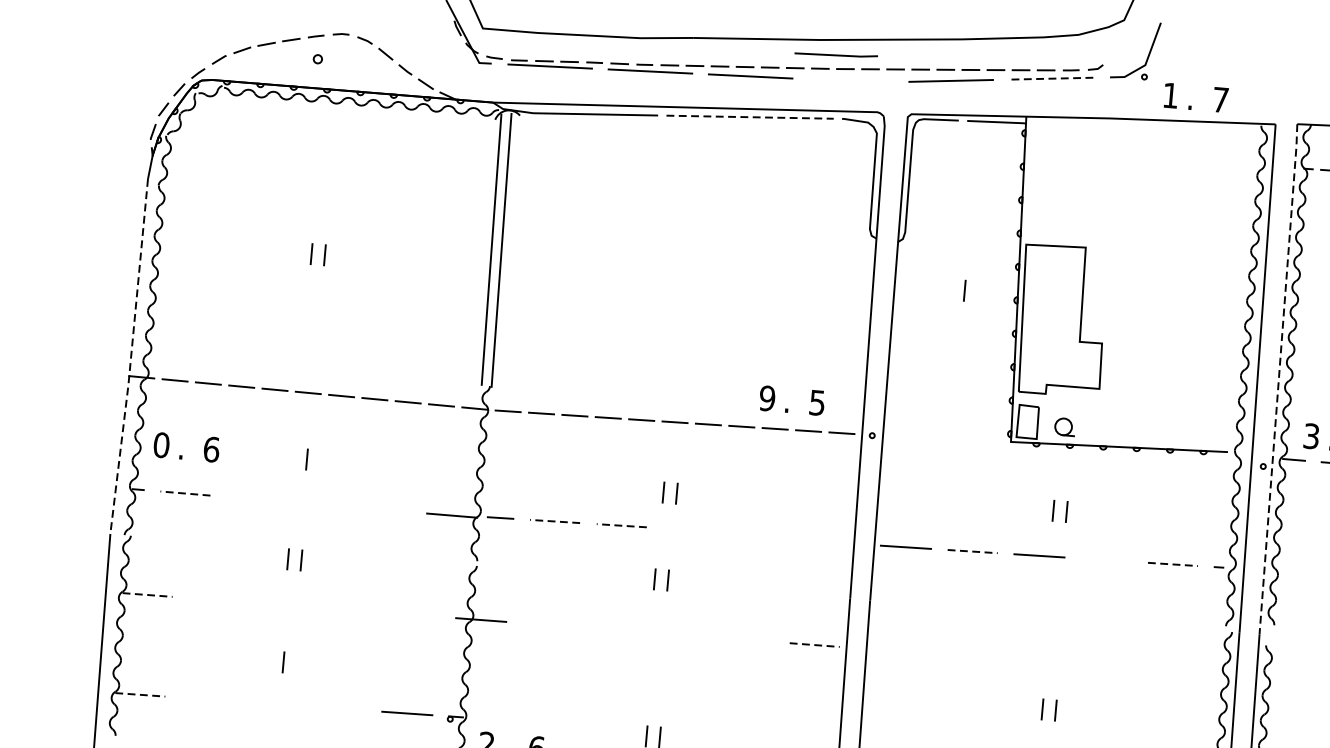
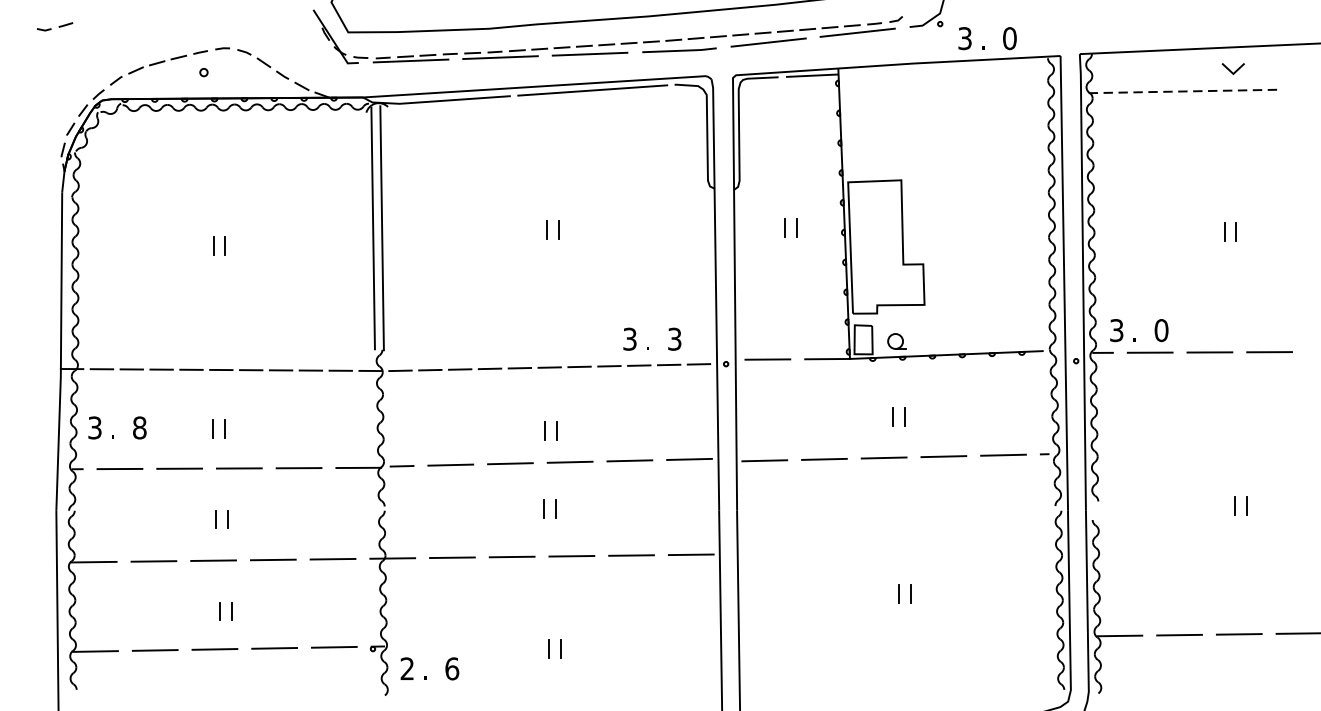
line: (836, 55) -> (679, 50), moved
line: (1051, 78) -> (857, 32), dashed -> solid
text: (1170, 95) -> (964, 38), 1 -> 3
text: (1220, 99) -> (1009, 38), 7 -> 0
line: (749, 117) -> (592, 90), dashed -> solid
line: (684, 267) -> (546, 229), added
line: (698, 269) -> (558, 229), added
line: (950, 288) -> (784, 227), added
line: (131, 357) -> (61, 352), dashed -> solid
line: (1279, 378) -> (1083, 281), dashed -> solid
text: (766, 397) -> (629, 338), 9 -> 3
text: (817, 402) -> (674, 338), 5 -> 3
line: (918, 434) -> (767, 359), added
line: (985, 439) -> (827, 358), added
text: (161, 444) -> (94, 427), 0 -> 3
text: (211, 449) -> (139, 427), 6 -> 8
line: (292, 457) -> (212, 428), added
line: (184, 494) -> (119, 469), dashed -> solid
line: (251, 498) -> (179, 468), added
line: (317, 504) -> (238, 468), added
line: (384, 510) -> (298, 468), added
line: (554, 521) -> (450, 465), dashed -> solid
line: (620, 525) -> (509, 463), dashed -> solid
line: (687, 529) -> (569, 461), added
line: (754, 533) -> (629, 460), added
line: (822, 537) -> (689, 458), added
line: (972, 551) -> (824, 459), dashed -> solid
line: (1105, 559) -> (943, 456), added
line: (1174, 564) -> (1004, 455), dashed -> solid
line: (147, 595) -> (94, 562), dashed -> solid
line: (213, 600) -> (153, 561), added
line: (280, 604) -> (213, 560), added
line: (346, 609) -> (272, 559), added
line: (413, 614) -> (332, 558), added
line: (547, 624) -> (452, 557), added
line: (613, 629) -> (511, 556), added
line: (680, 635) -> (571, 556), added
line: (747, 640) -> (631, 555), added
line: (815, 644) -> (691, 554), dashed -> solid
line: (296, 663) -> (231, 611), added
line: (141, 694) -> (96, 651), dashed -> solid
line: (206, 699) -> (154, 650), added
line: (273, 704) -> (214, 649), added
line: (340, 707) -> (274, 647), added

